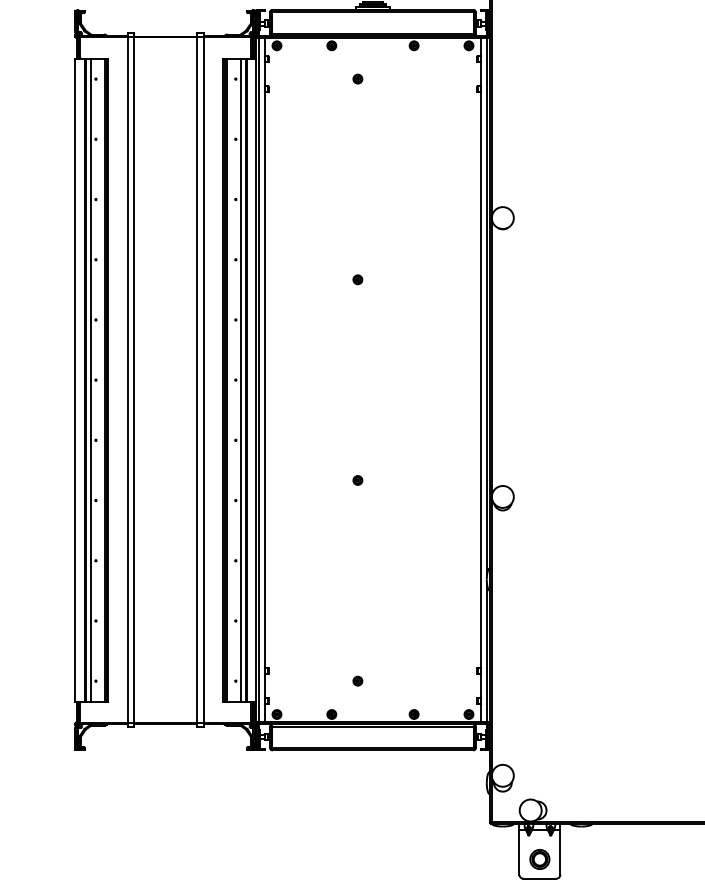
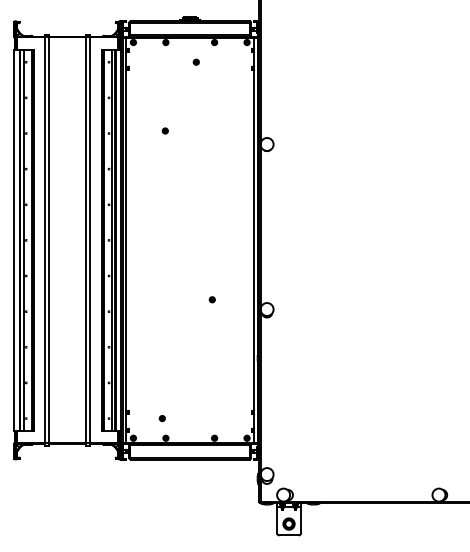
part: (356, 77) -> (195, 61), moved
part: (356, 278) -> (164, 130), moved
part: (356, 480) -> (211, 299), moved
part: (356, 681) -> (161, 418), moved

